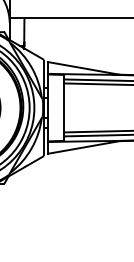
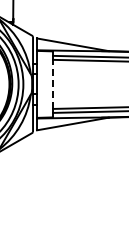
line: (63, 107) -> (52, 83), solid -> dashed

